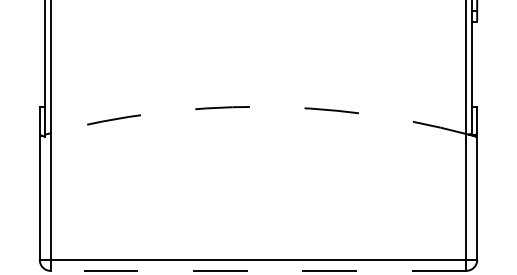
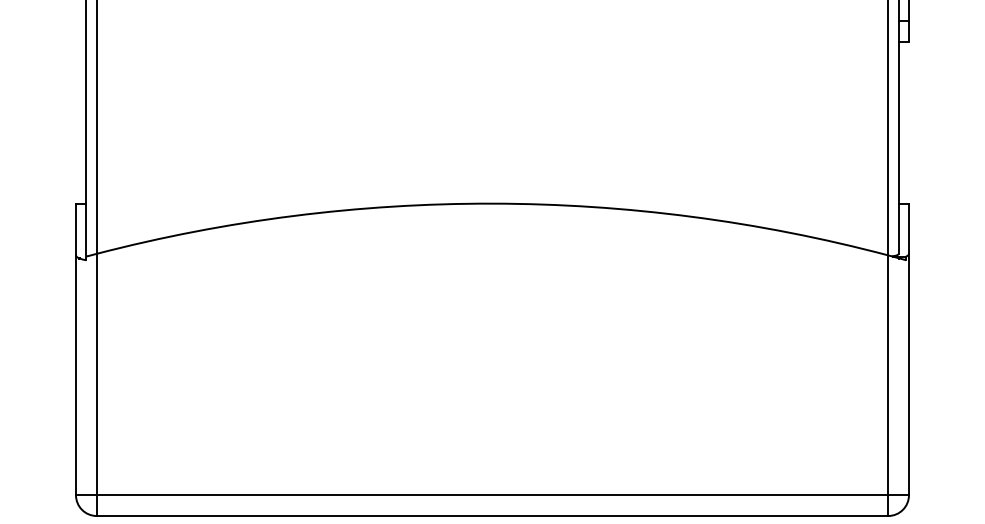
arc: (258, 106) -> (492, 202), dashed -> solid
line: (258, 270) -> (492, 515), dashed -> solid

